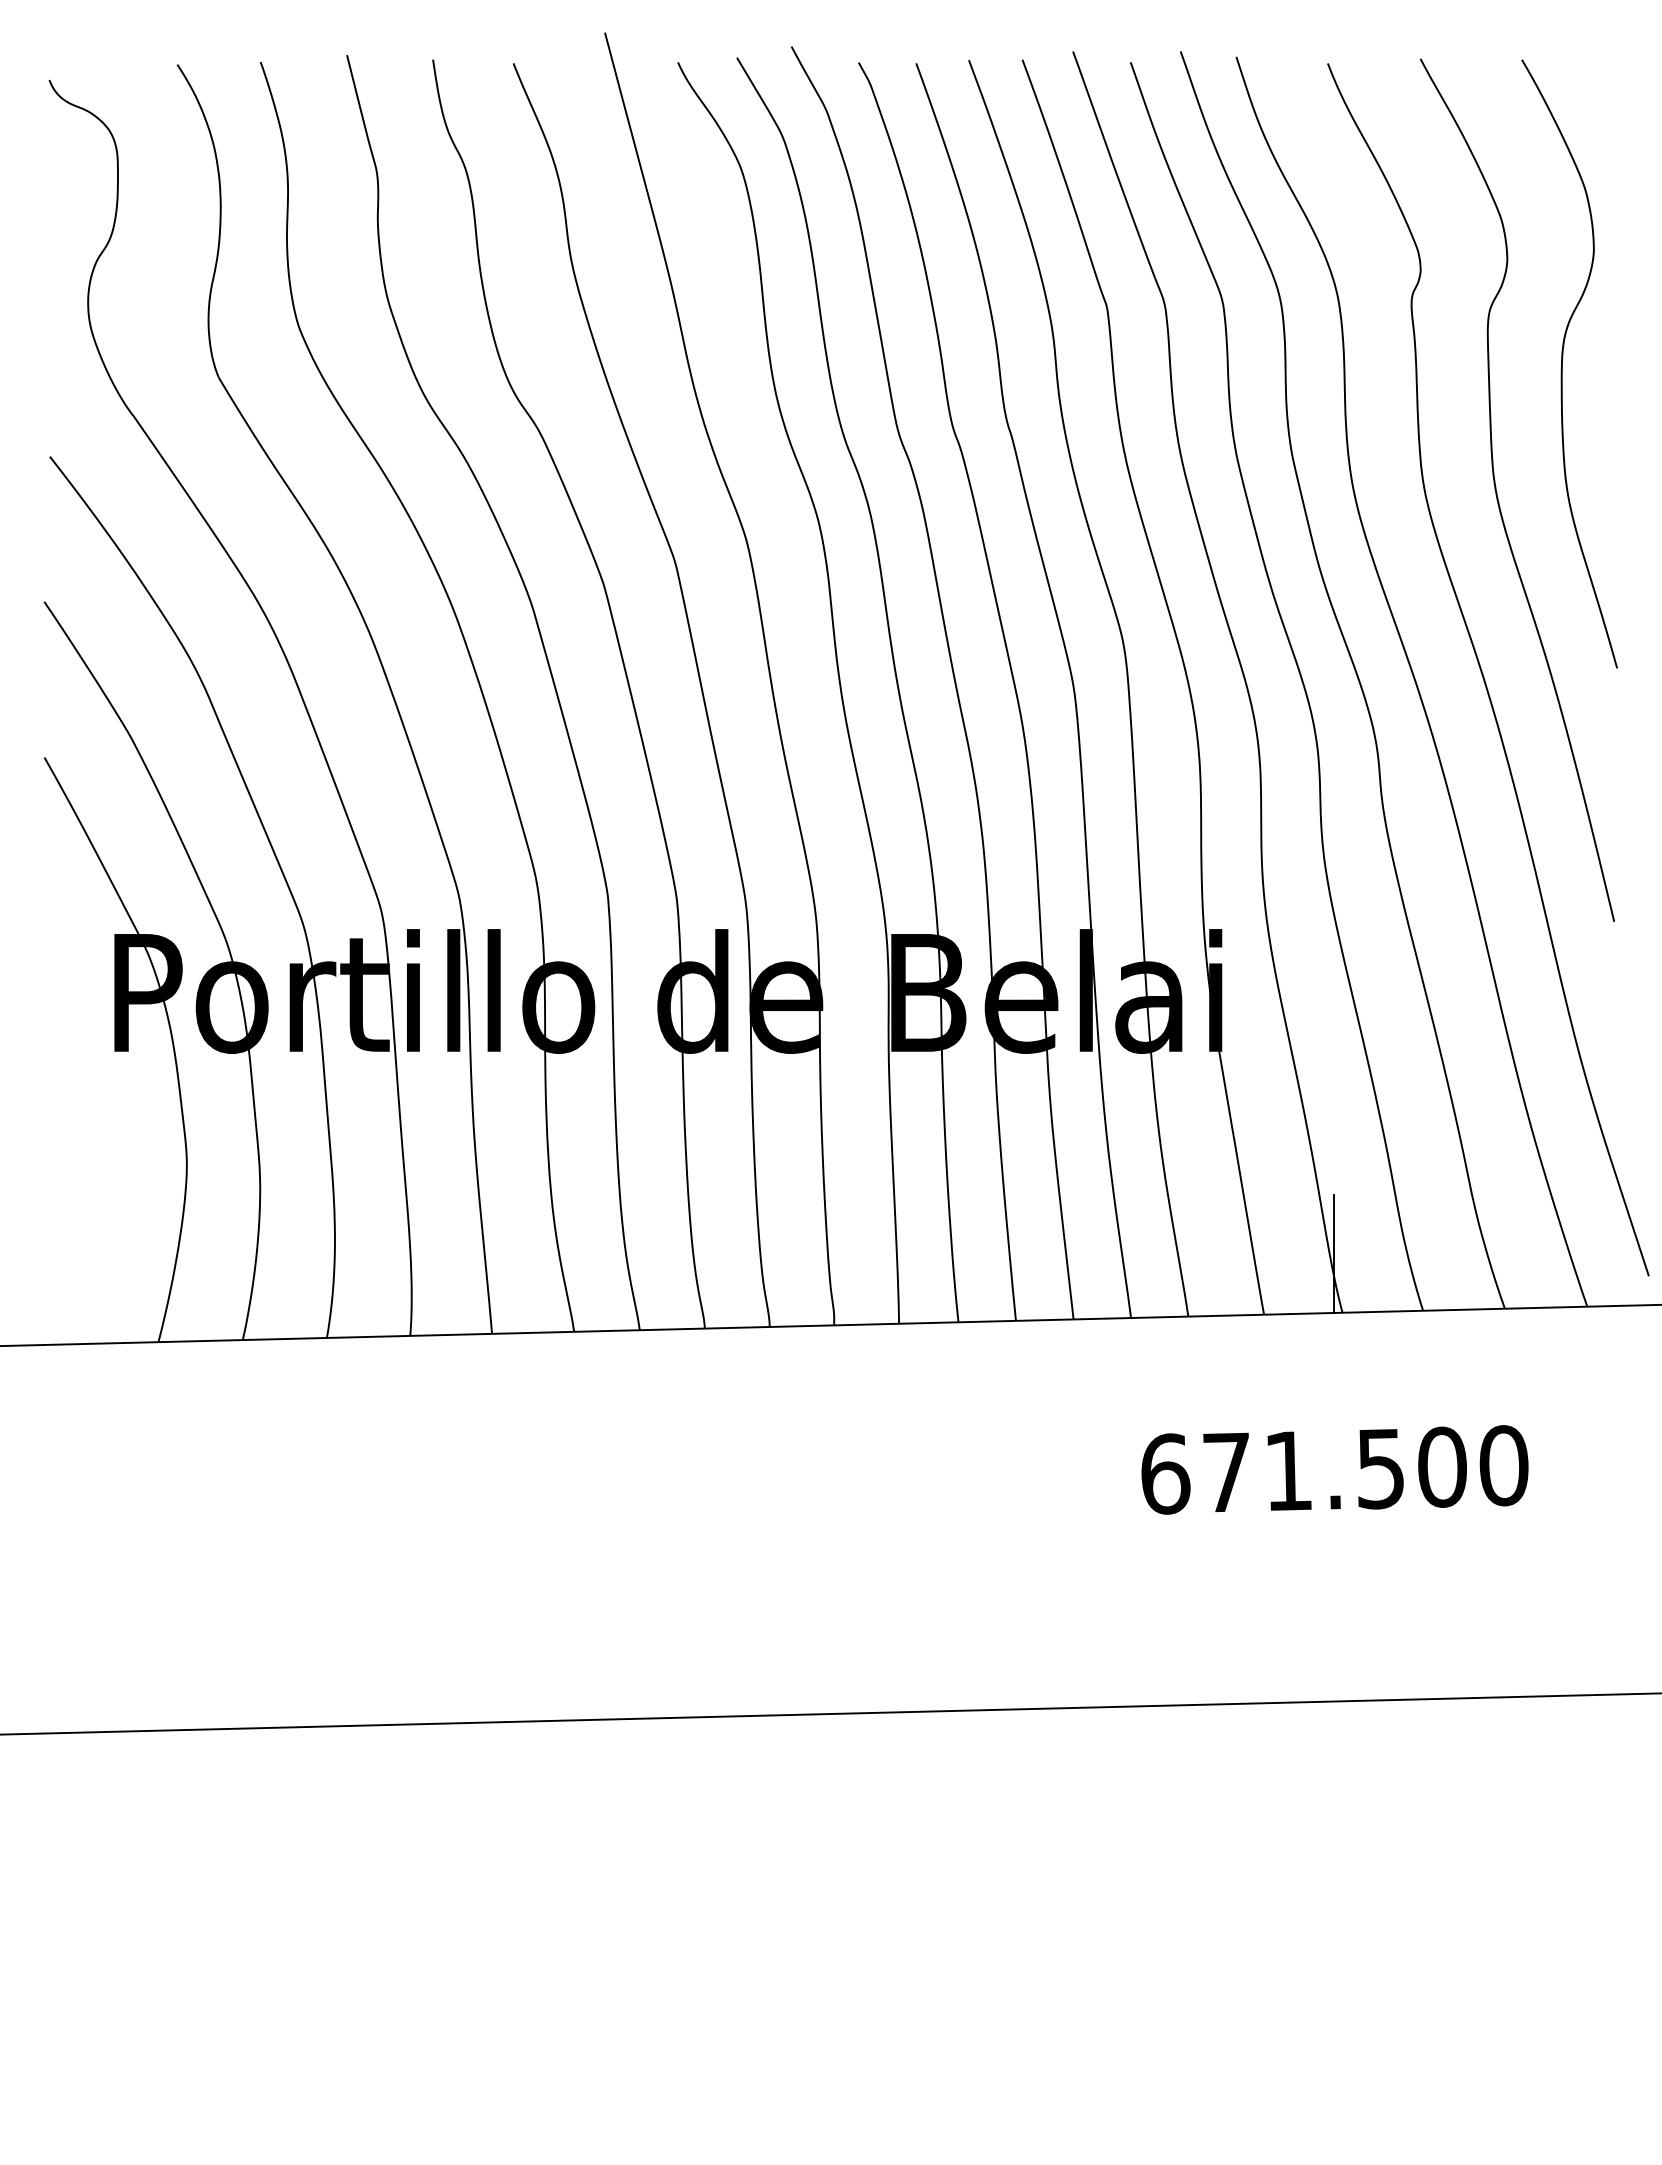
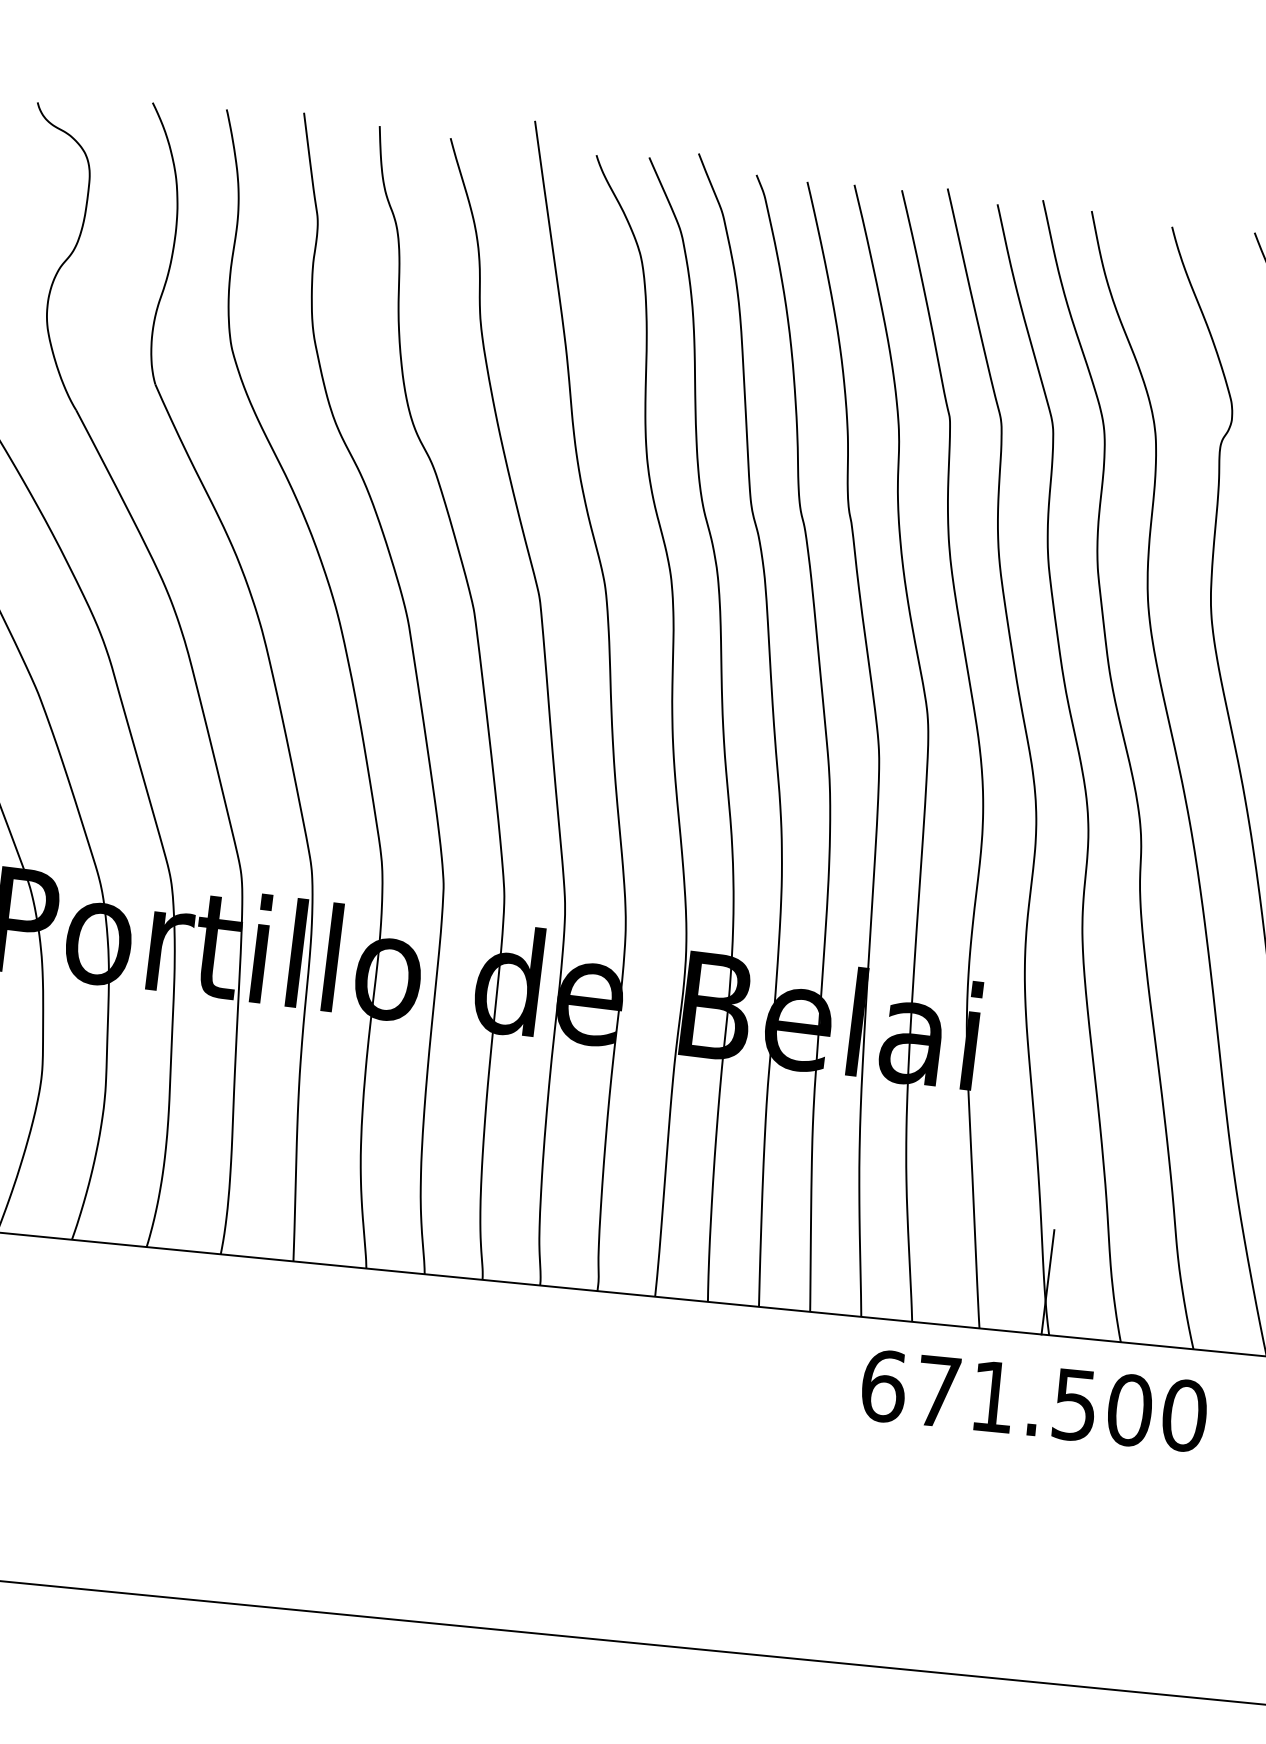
text: (1334, 1469) -> (1033, 1400), moved

